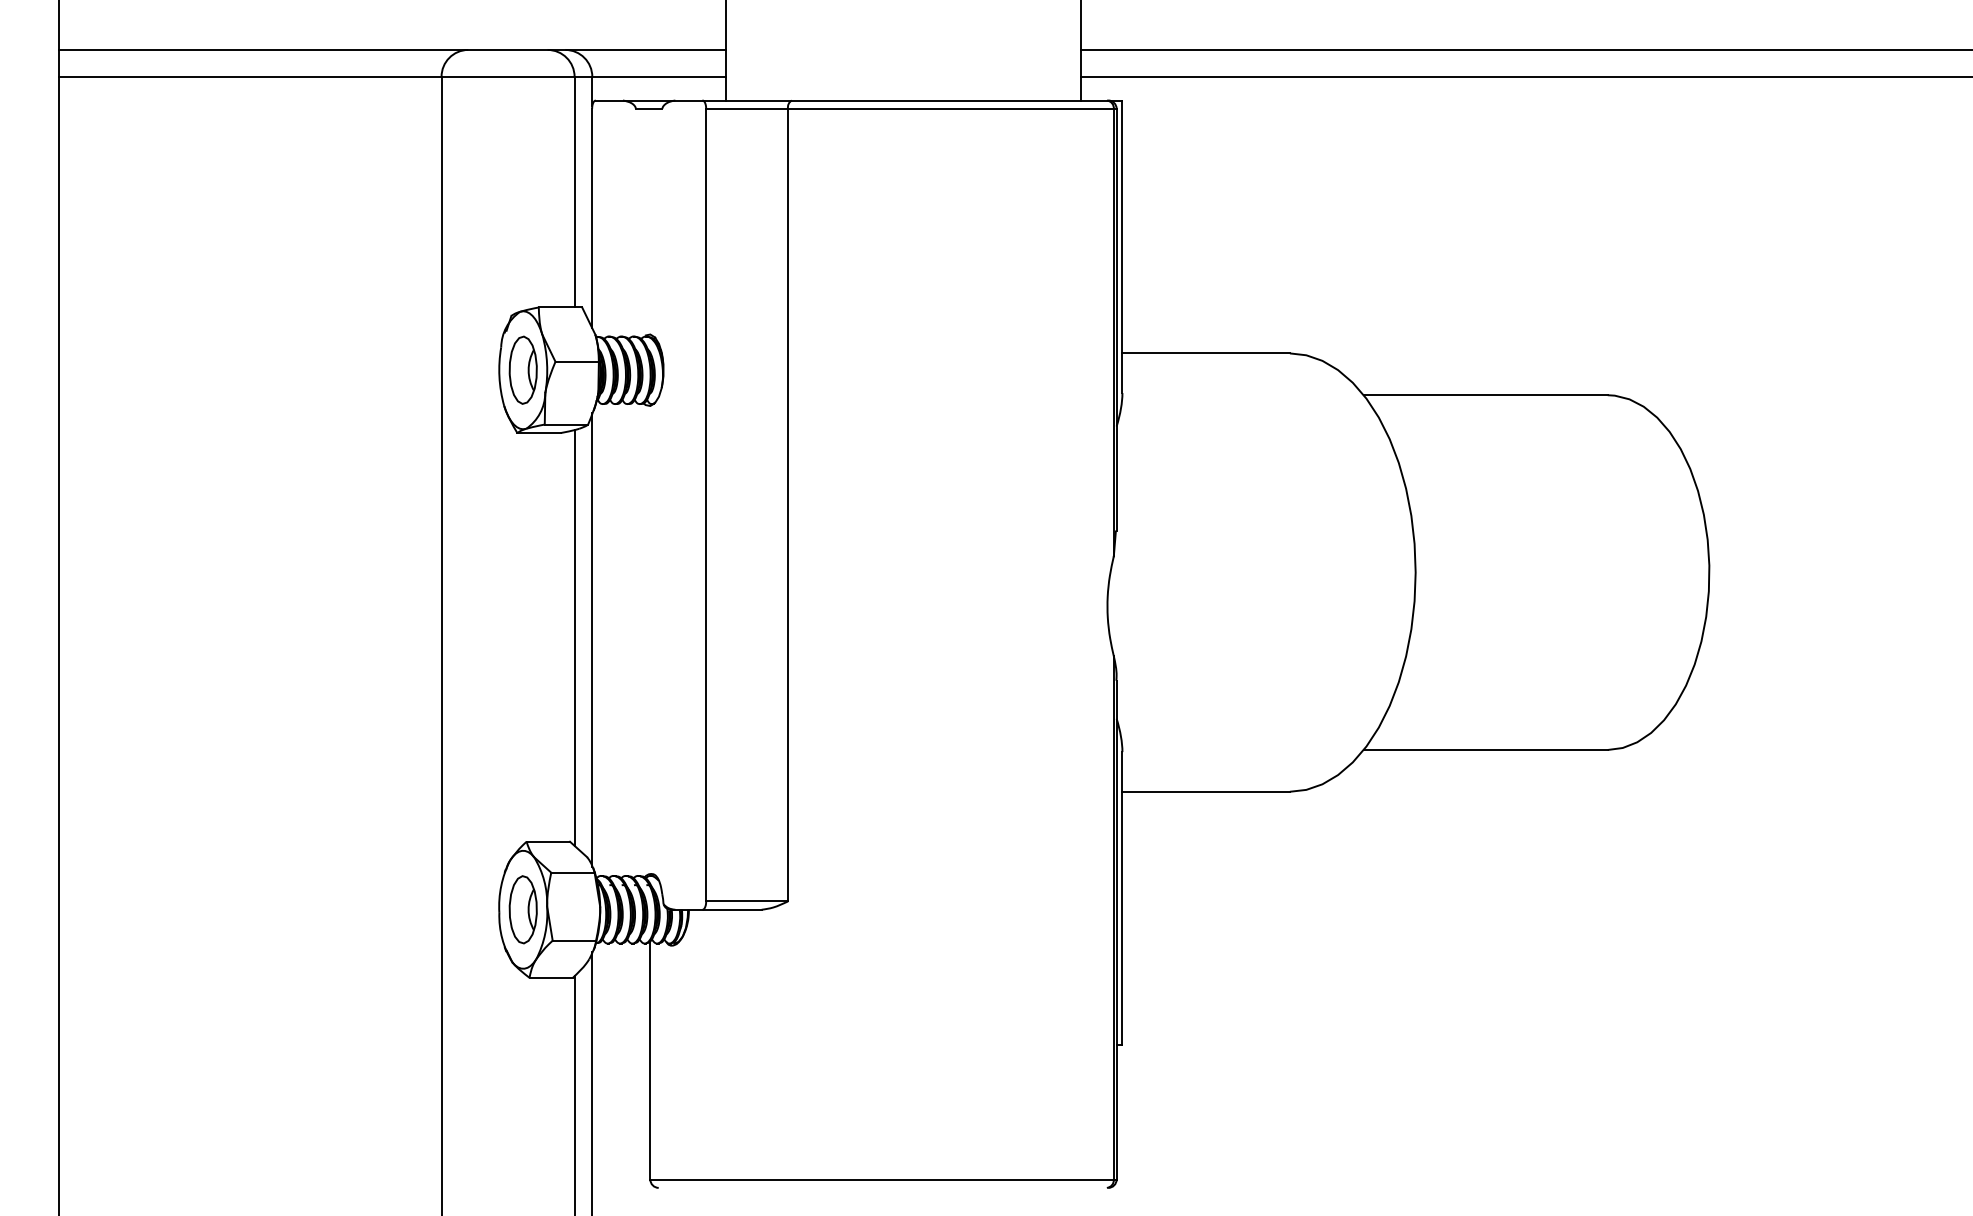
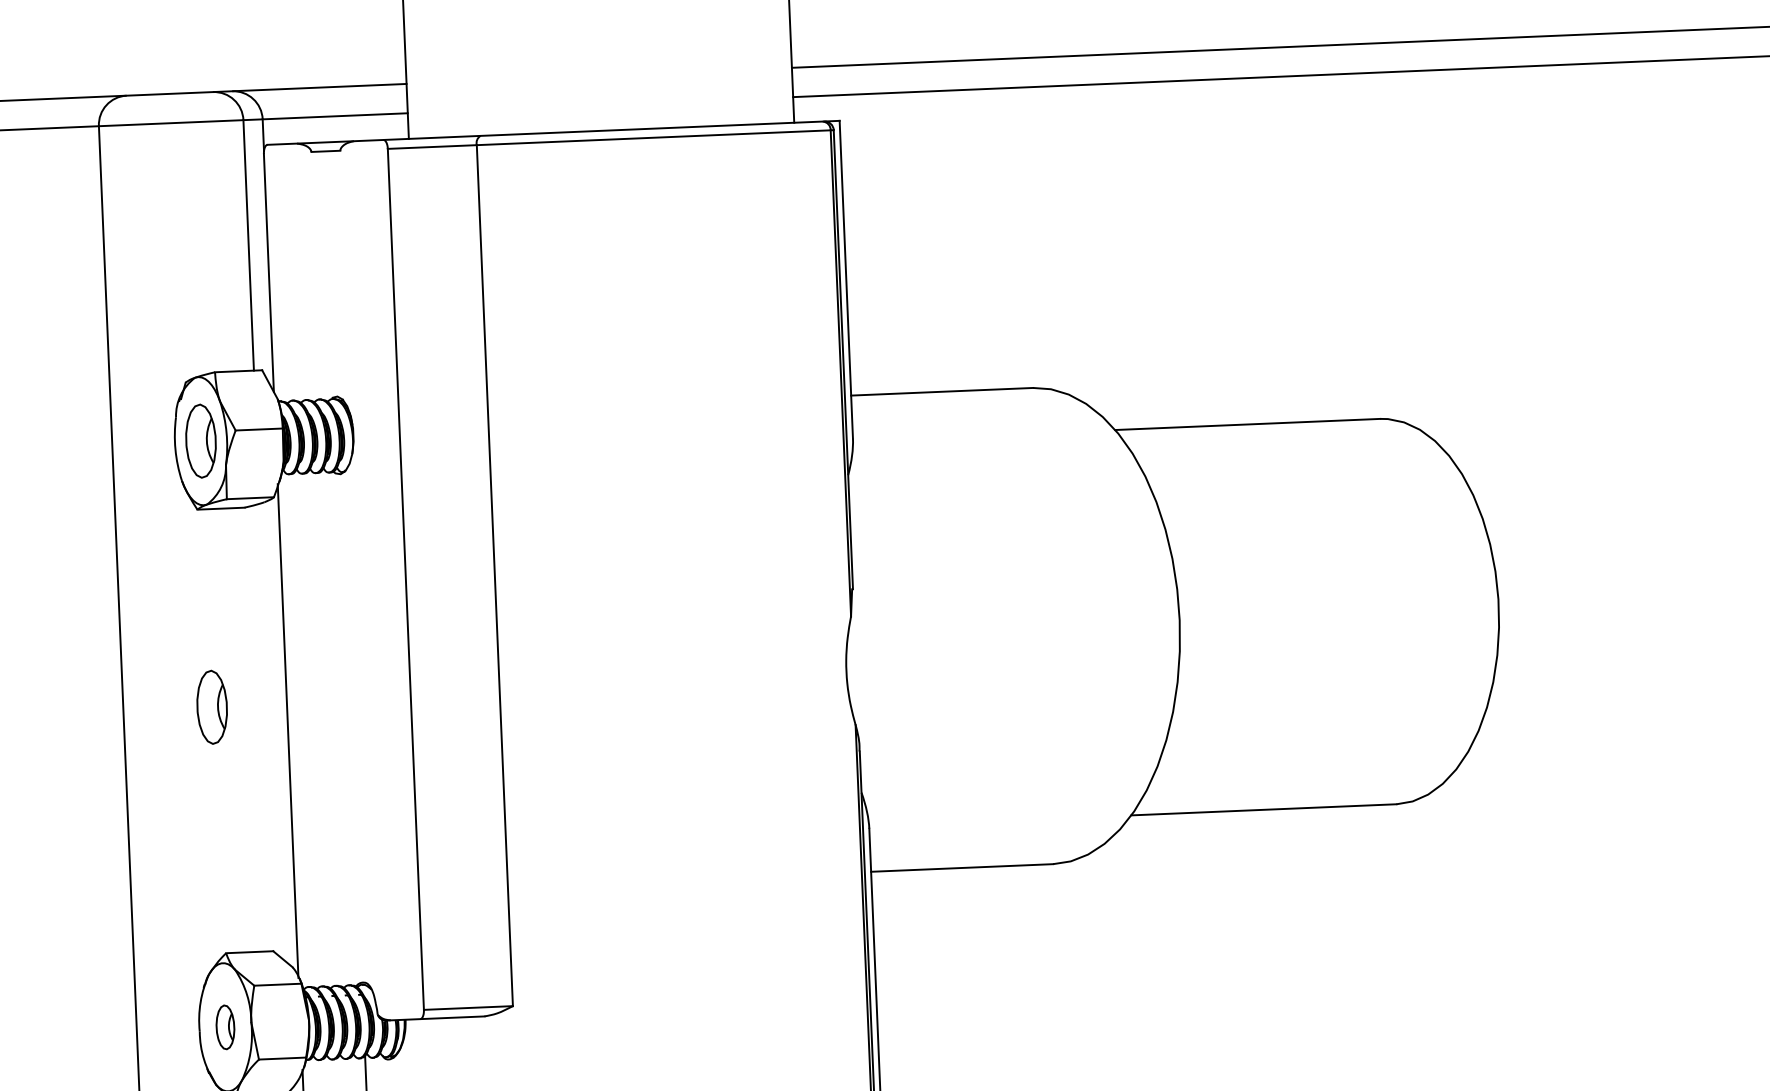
part: (522, 614) -> (211, 706), added
line: (574, 637) -> (268, 729), removed
part: (522, 909) -> (224, 1027), size x0.6

